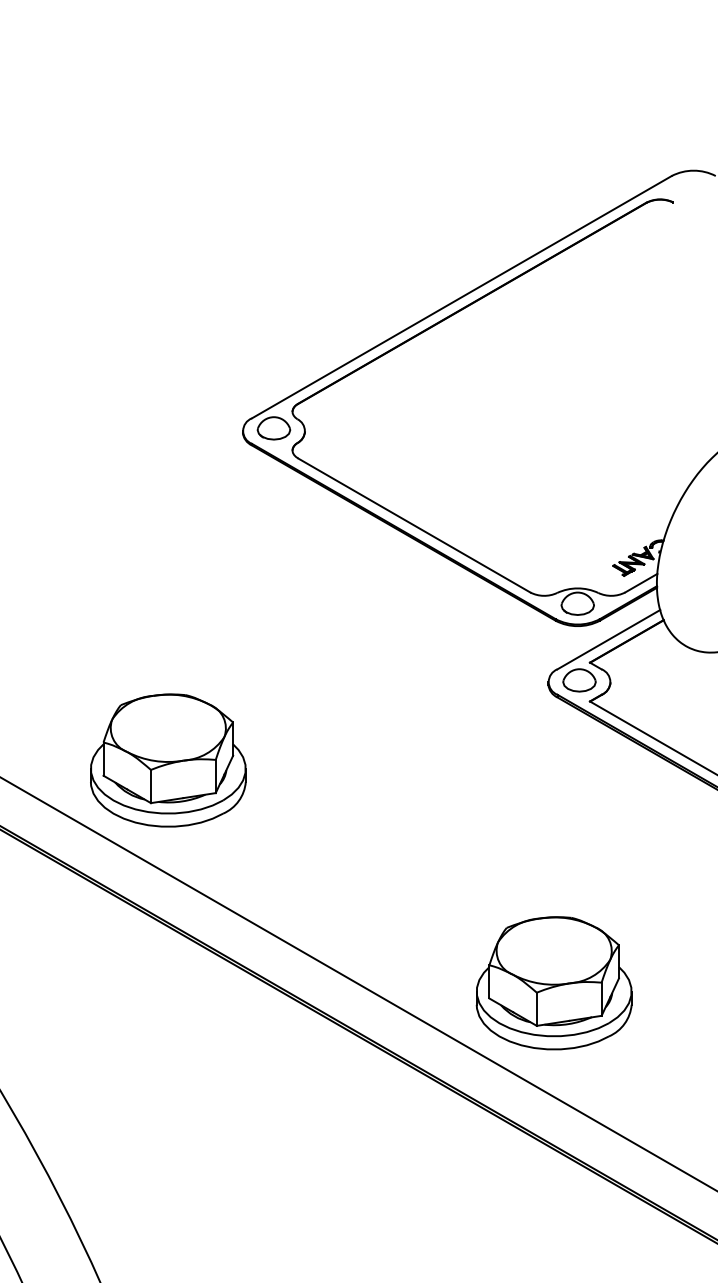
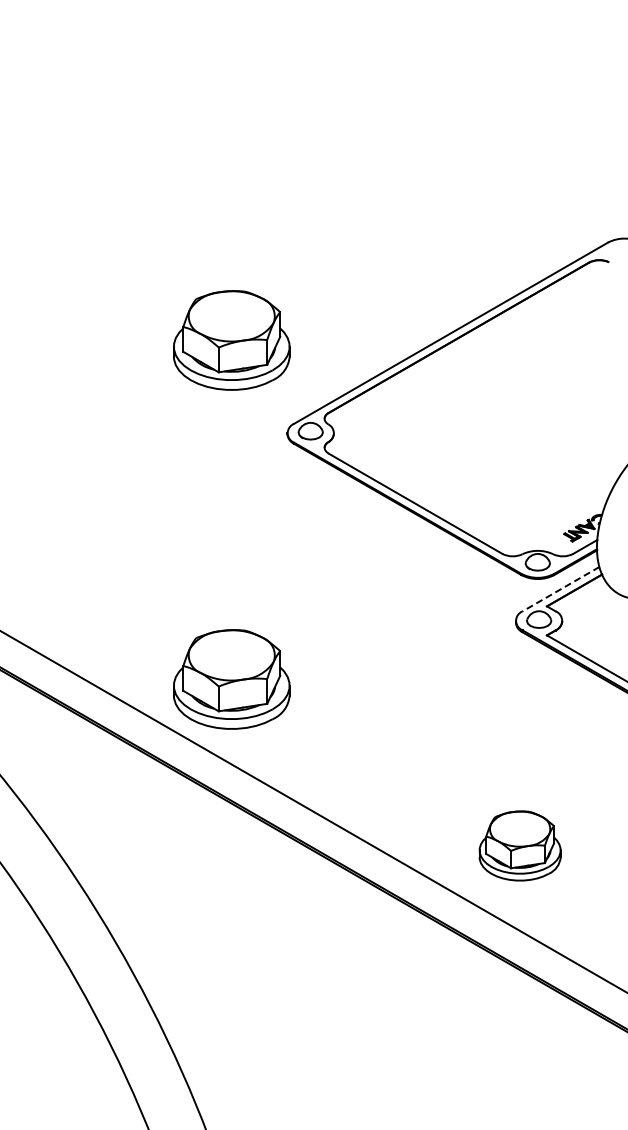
part: (167, 307) -> (231, 340), added
line: (608, 640) -> (560, 589), solid -> dashed
part: (553, 982) -> (519, 845), size x0.7

